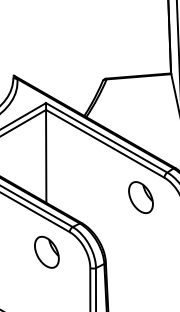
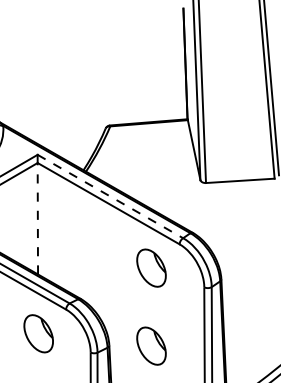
line: (106, 137) -> (110, 196), solid -> dashed
line: (45, 156) -> (37, 218), solid -> dashed
part: (140, 262) -> (151, 345), added

